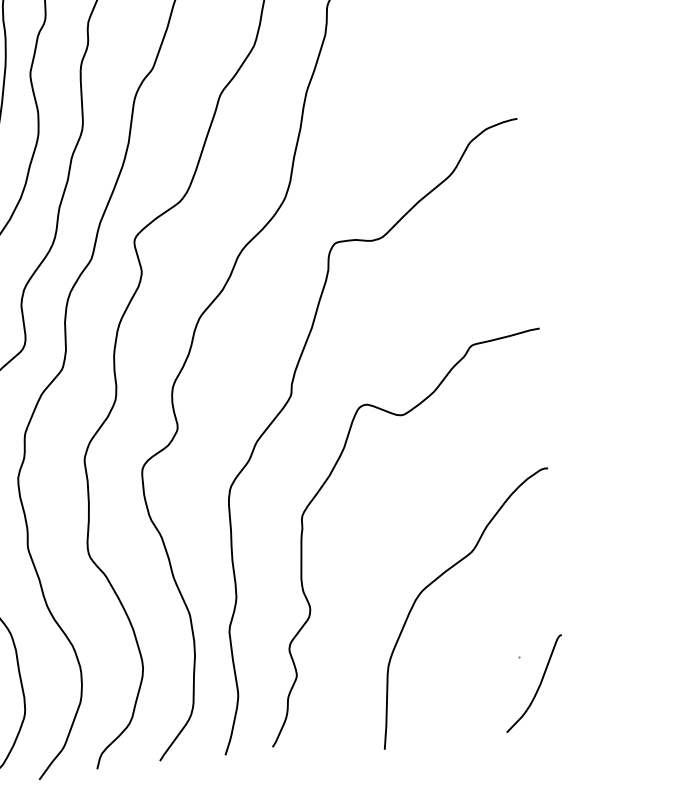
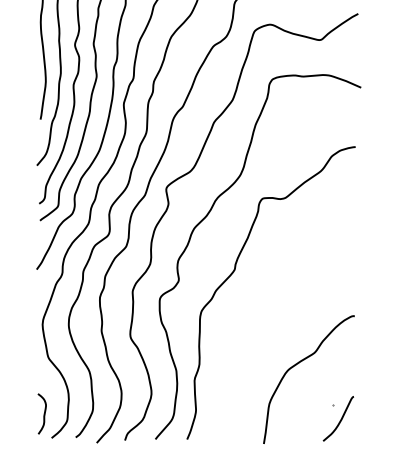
curve: (326, 485) -> (247, 314), removed

